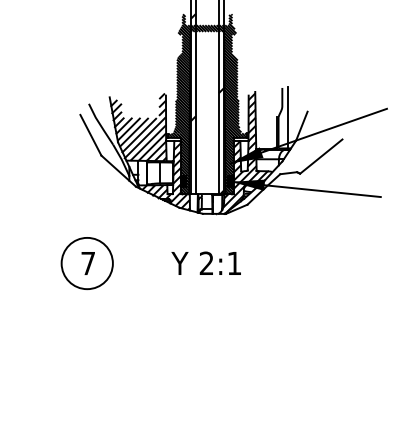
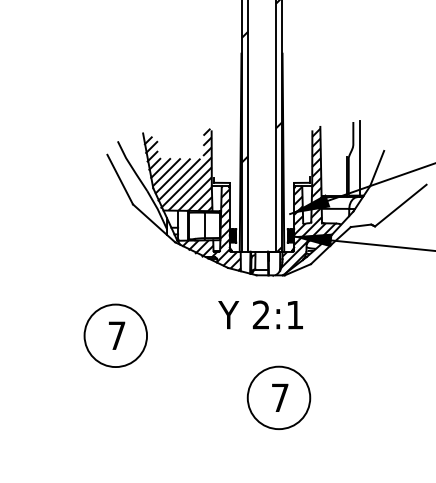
hatch: (206, 104) -> (260, 142), removed
text: (205, 262) -> (259, 313), moved
part: (220, 314) -> (278, 397), added

